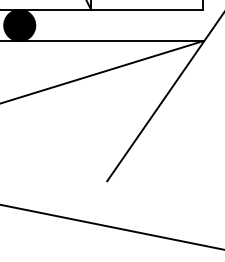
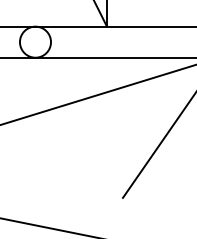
fill: (19, 25) -> (35, 42), removed

